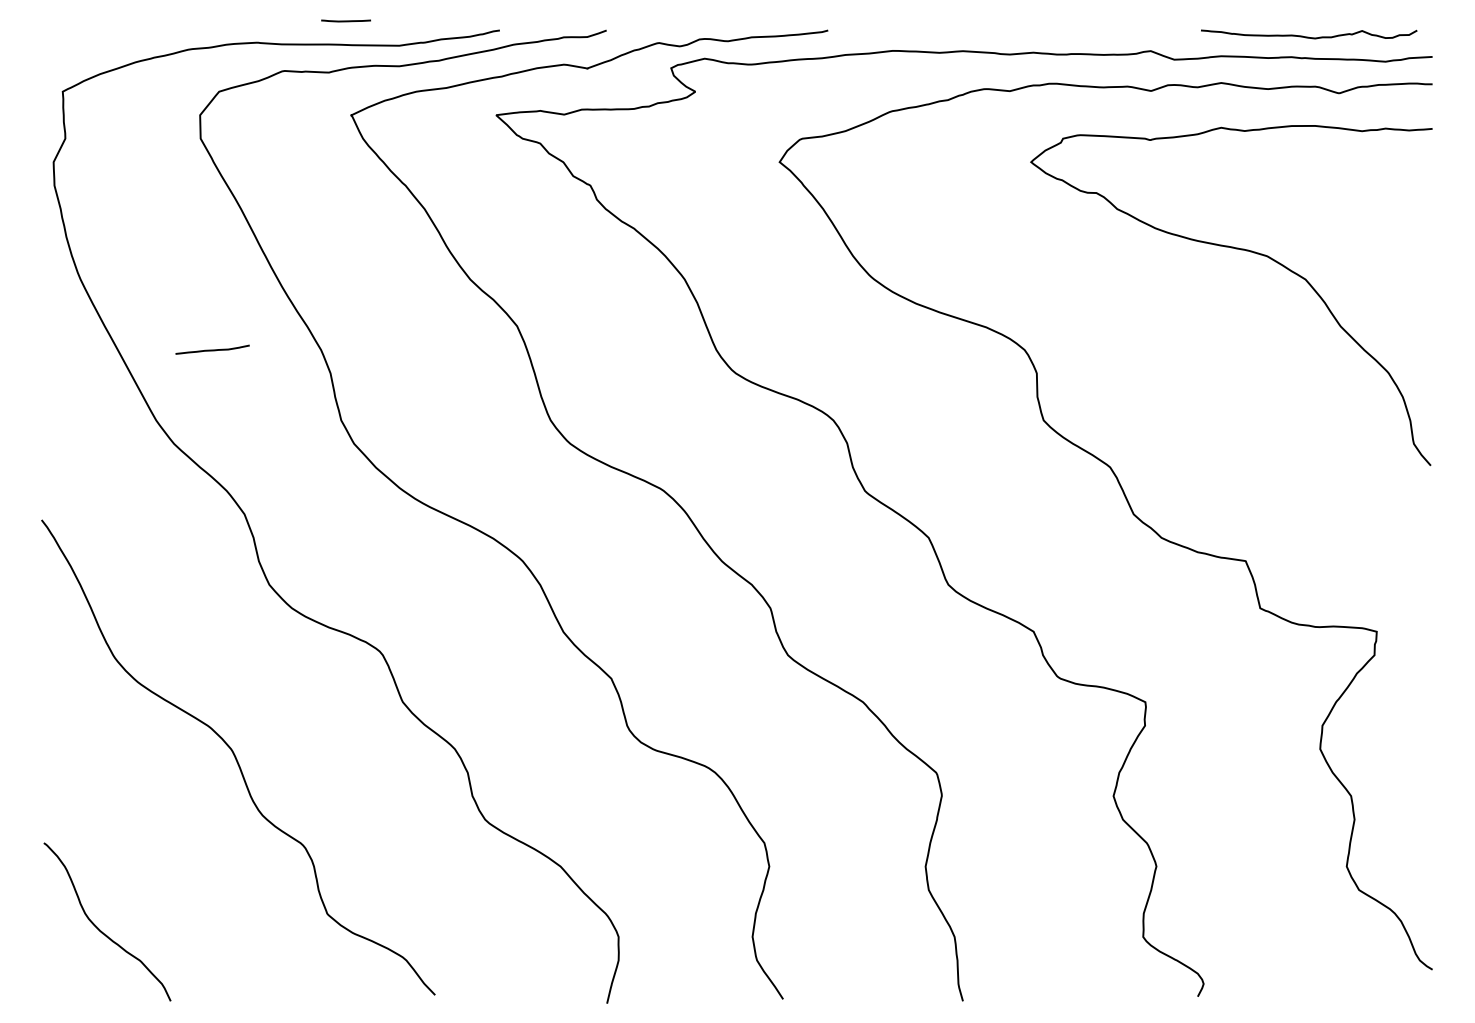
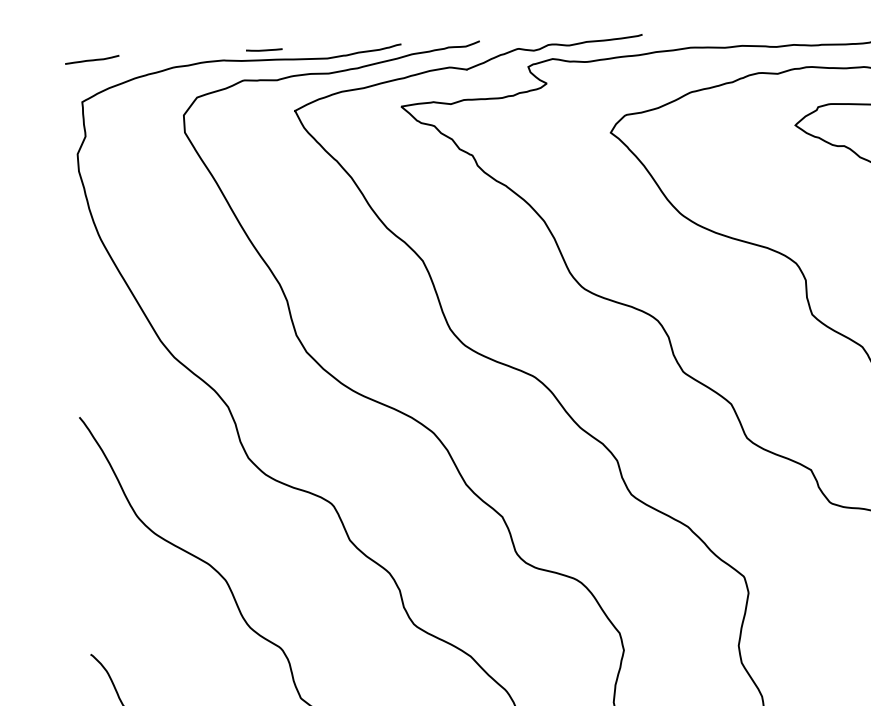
line: (345, 20) -> (263, 49), moved
curve: (212, 349) -> (92, 59), moved

